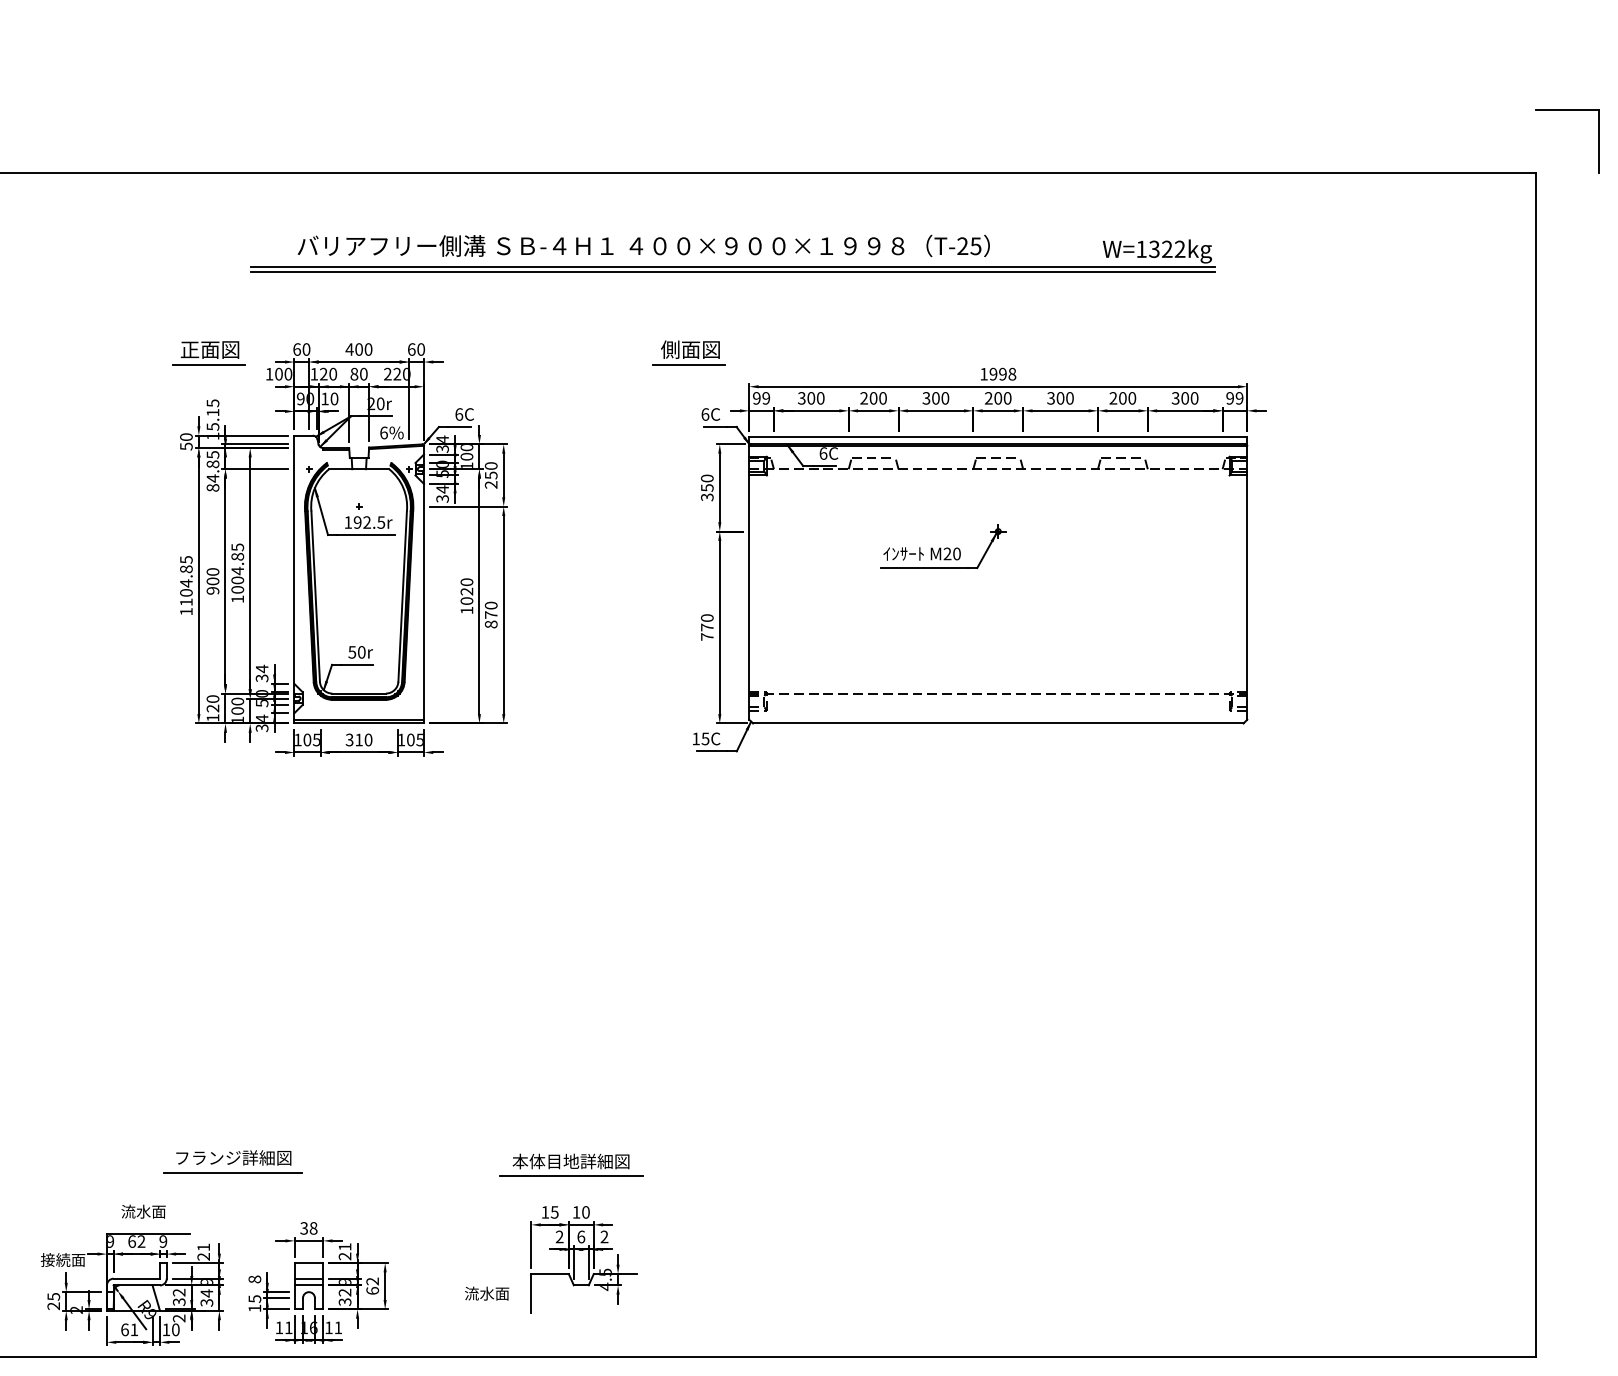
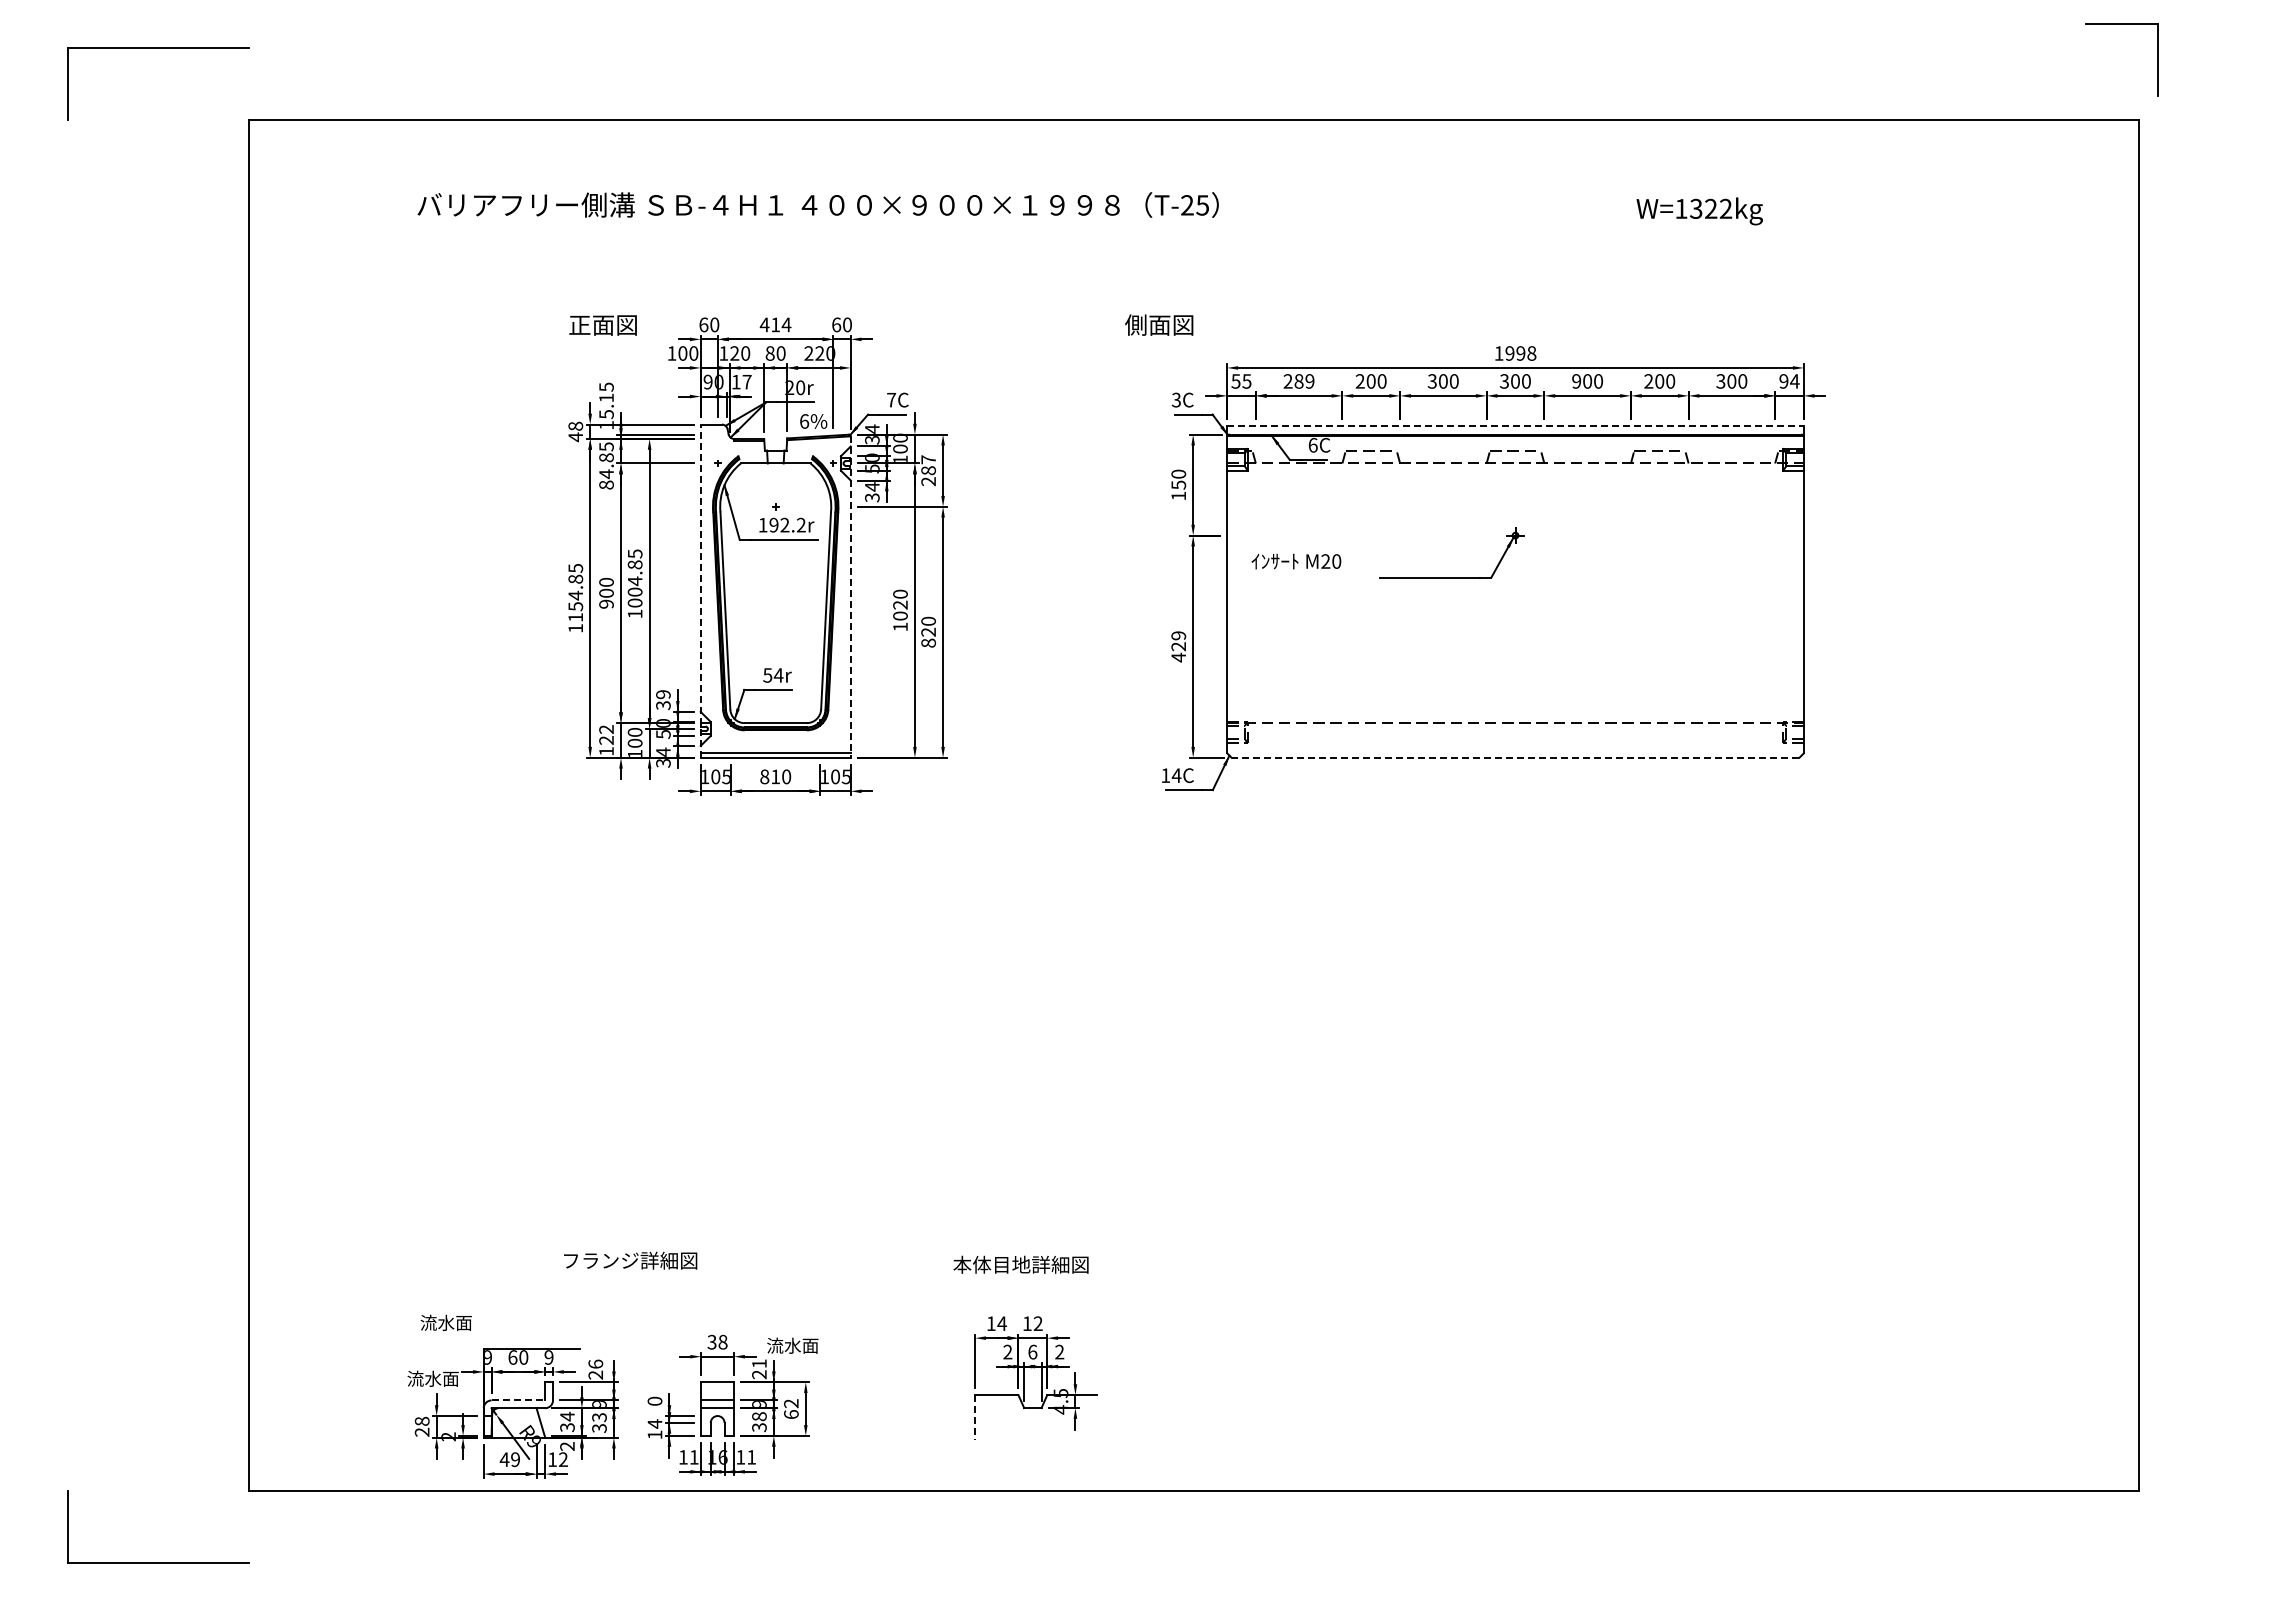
part: (1567, 110) -> (2121, 24), moved
text: (643, 245) -> (817, 204), moved
line: (733, 267) -> (1208, 229), removed
line: (733, 271) -> (1208, 234), removed
text: (364, 349) -> (781, 324), 400 -> 414
line: (208, 364) -> (601, 342), removed
line: (688, 364) -> (1157, 342), removed
text: (333, 398) -> (746, 381), 10 -> 17
text: (761, 398) -> (1241, 381), 99 -> 55
text: (810, 398) -> (1298, 381), 300 -> 289
text: (988, 398) -> (1504, 381), 200 -> 300
text: (1050, 398) -> (1576, 381), 300 -> 900
text: (1239, 398) -> (1794, 381), 99 -> 94
text: (459, 413) -> (891, 399), 6C -> 7C
text: (705, 413) -> (1176, 399), 6C -> 3C
line: (999, 437) -> (1516, 426), solid -> dashed
text: (186, 441) -> (575, 431), 50 -> 48
text: (491, 470) -> (928, 465), 250 -> 287
text: (707, 496) -> (1178, 495), 350 -> 150
text: (380, 521) -> (800, 524), 192.5r -> 192.2r
text: (922, 553) -> (1296, 561), moved
line: (294, 579) -> (700, 591), solid -> dashed
line: (423, 585) -> (850, 597), solid -> dashed
text: (186, 592) -> (575, 606), 1104.85 -> 1154.85
text: (491, 614) -> (928, 631), 870 -> 820
text: (707, 627) -> (1178, 646), 770 -> 429
text: (361, 652) -> (778, 675), 50r -> 54r
text: (262, 668) -> (663, 694), 34 -> 39
text: (212, 699) -> (606, 729), 120 -> 122
line: (998, 723) -> (1515, 757), solid -> dashed
text: (705, 738) -> (1176, 775), 15C -> 14C
text: (349, 739) -> (764, 776), 310 -> 810
line: (232, 1172) -> (629, 1277), removed
line: (571, 1175) -> (1021, 1281), removed
text: (142, 1211) -> (445, 1322), moved
text: (555, 1212) -> (1002, 1323), 15 -> 14
text: (585, 1212) -> (1037, 1323), 10 -> 12
text: (141, 1241) -> (523, 1357), 62 -> 60
text: (203, 1246) -> (595, 1363), 21 -> 26
text: (55, 1259) -> (424, 1378), 接続面 -> 流水面
line: (136, 1278) -> (518, 1400), solid -> dashed
text: (255, 1278) -> (655, 1400), 8 -> 0
text: (179, 1292) -> (567, 1416), 32 -> 34
text: (345, 1292) -> (759, 1416), 32 -> 38
text: (206, 1293) -> (599, 1417), 34 -> 33
text: (486, 1293) -> (792, 1345), moved
line: (531, 1293) -> (975, 1417), solid -> dashed
text: (53, 1296) -> (421, 1421), 25 -> 28
text: (254, 1298) -> (654, 1423), 15 -> 14
text: (129, 1329) -> (509, 1459), 61 -> 49
text: (175, 1329) -> (563, 1459), 10 -> 12

